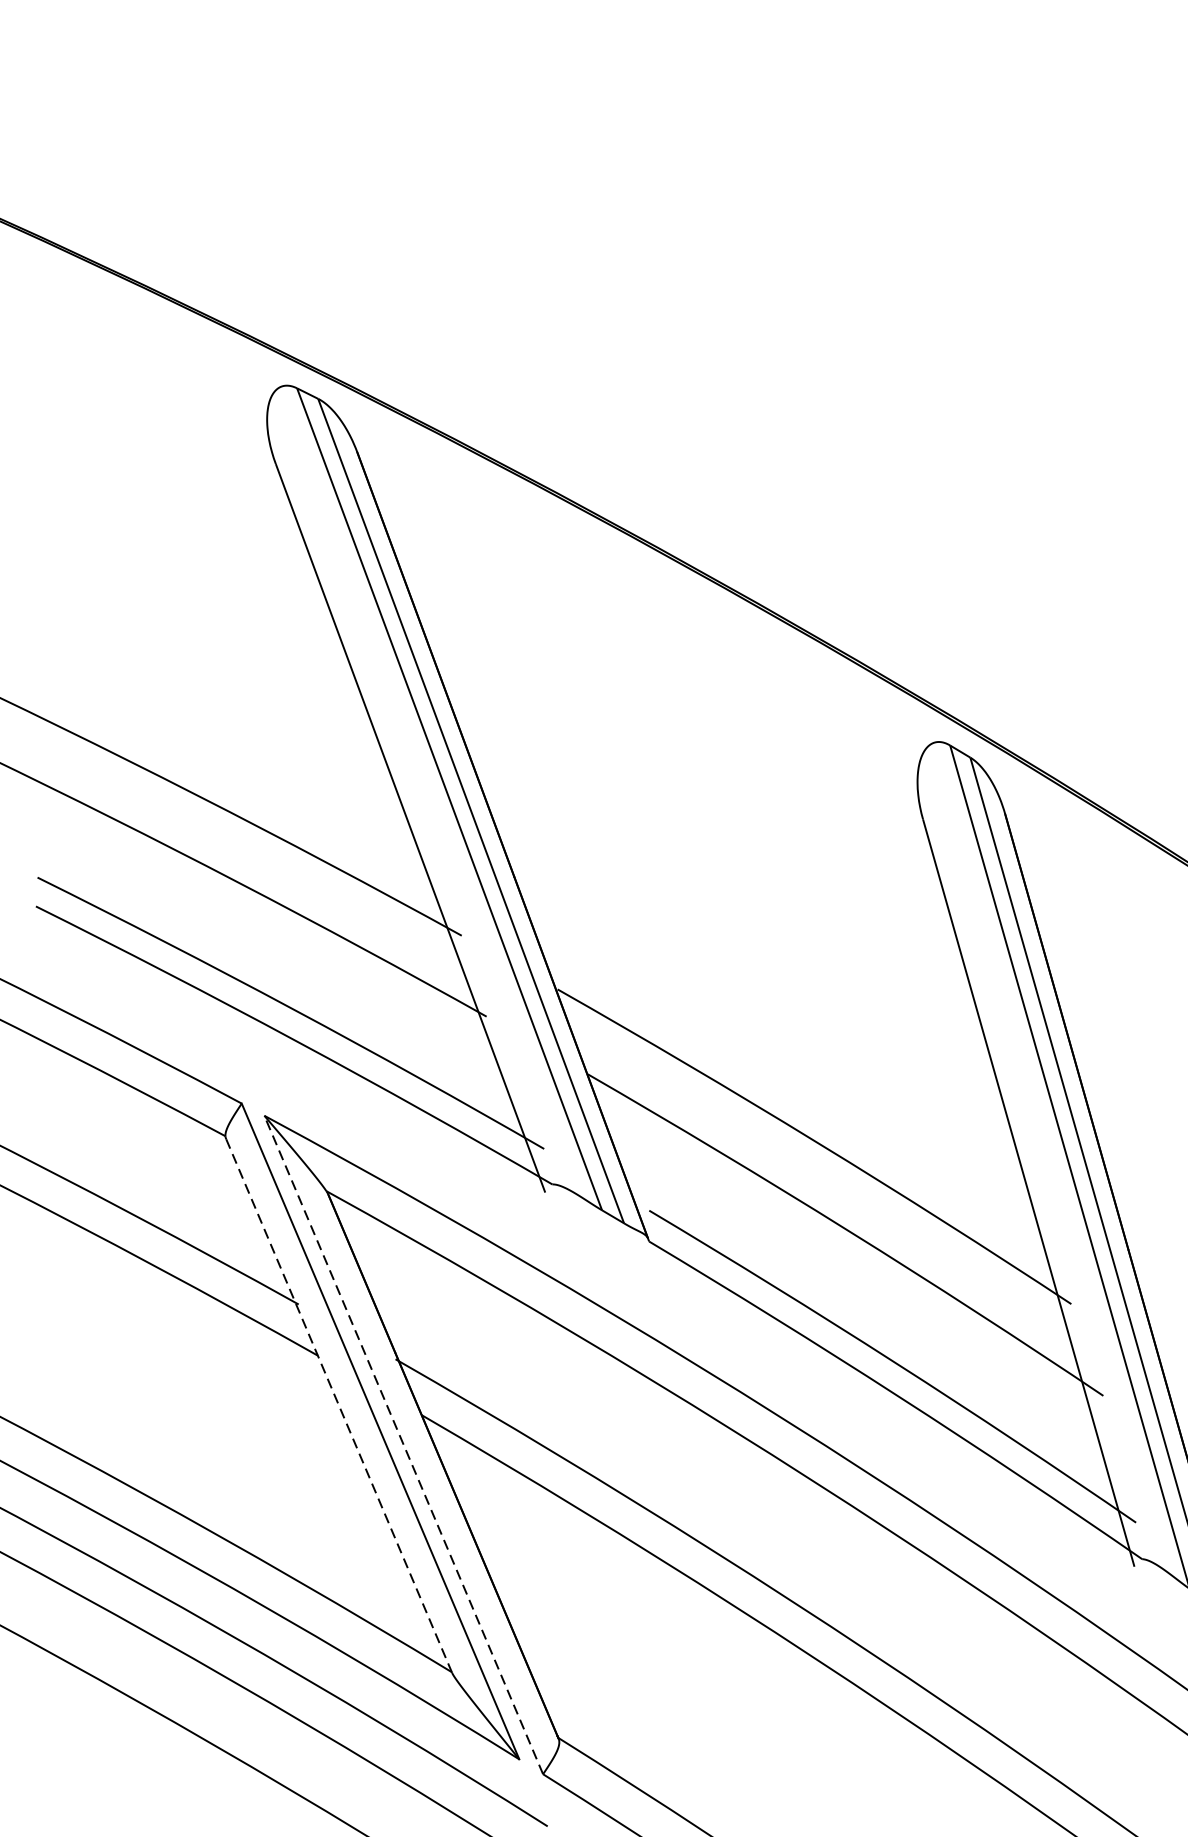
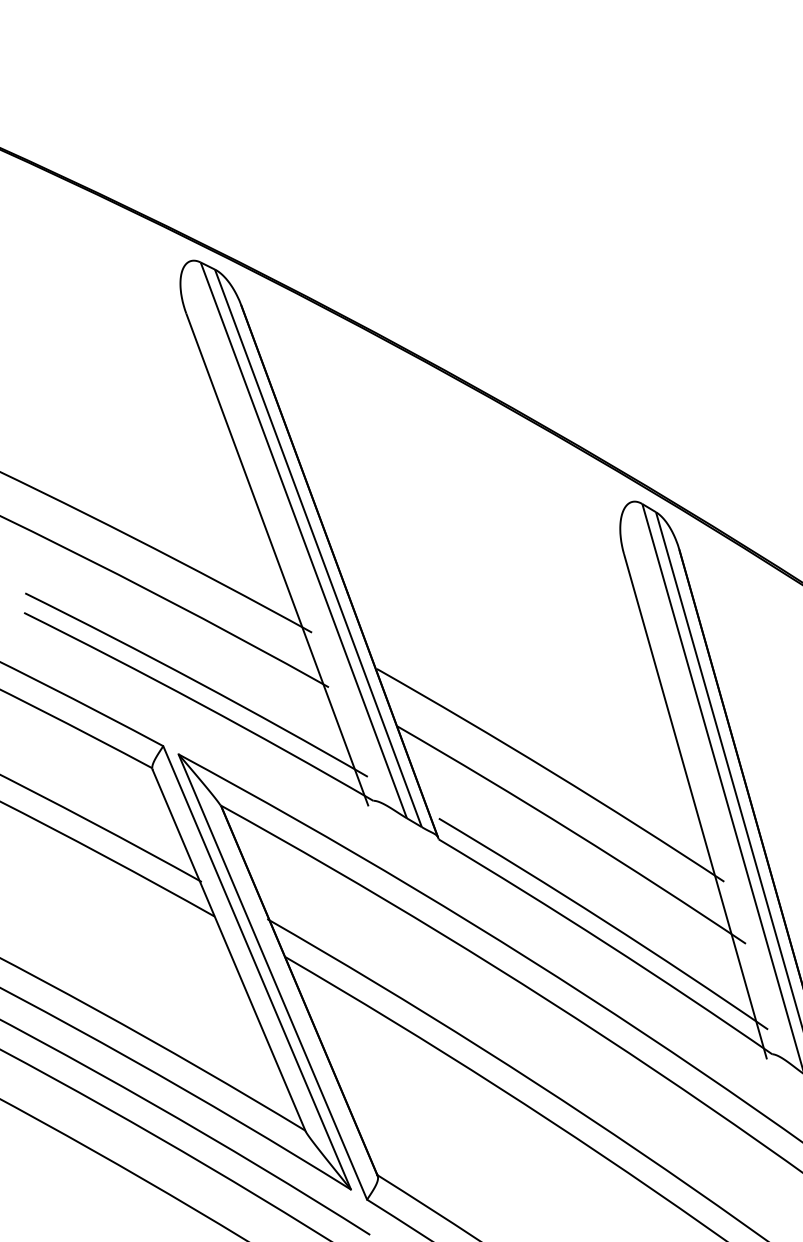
line: (339, 1405) -> (229, 950), dashed -> solid
line: (403, 1445) -> (272, 977), dashed -> solid

